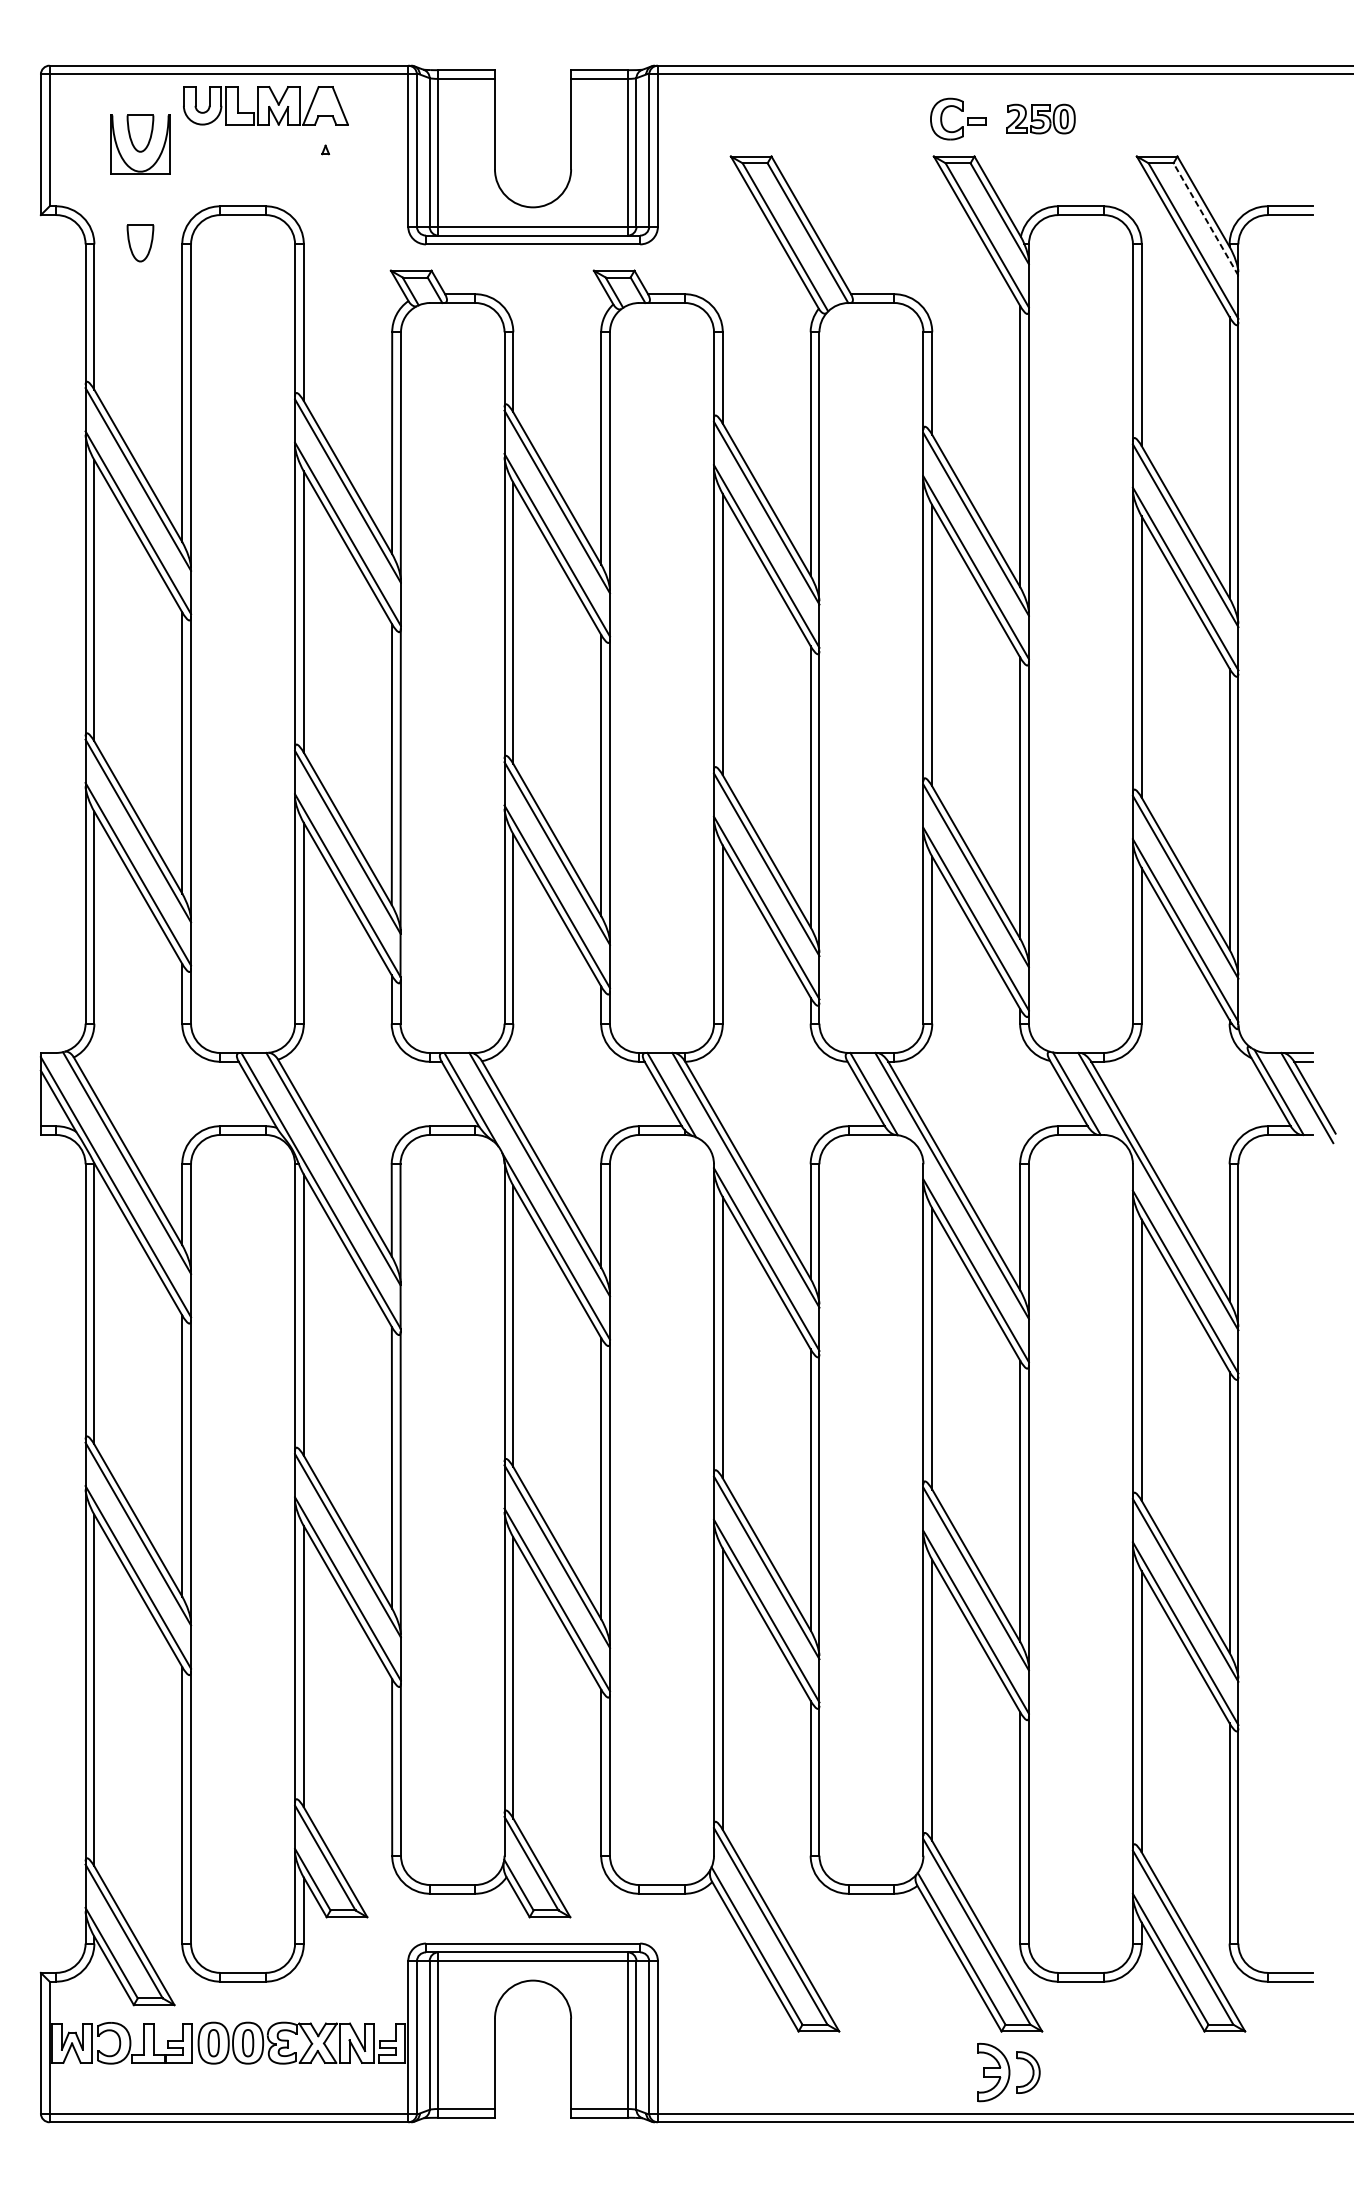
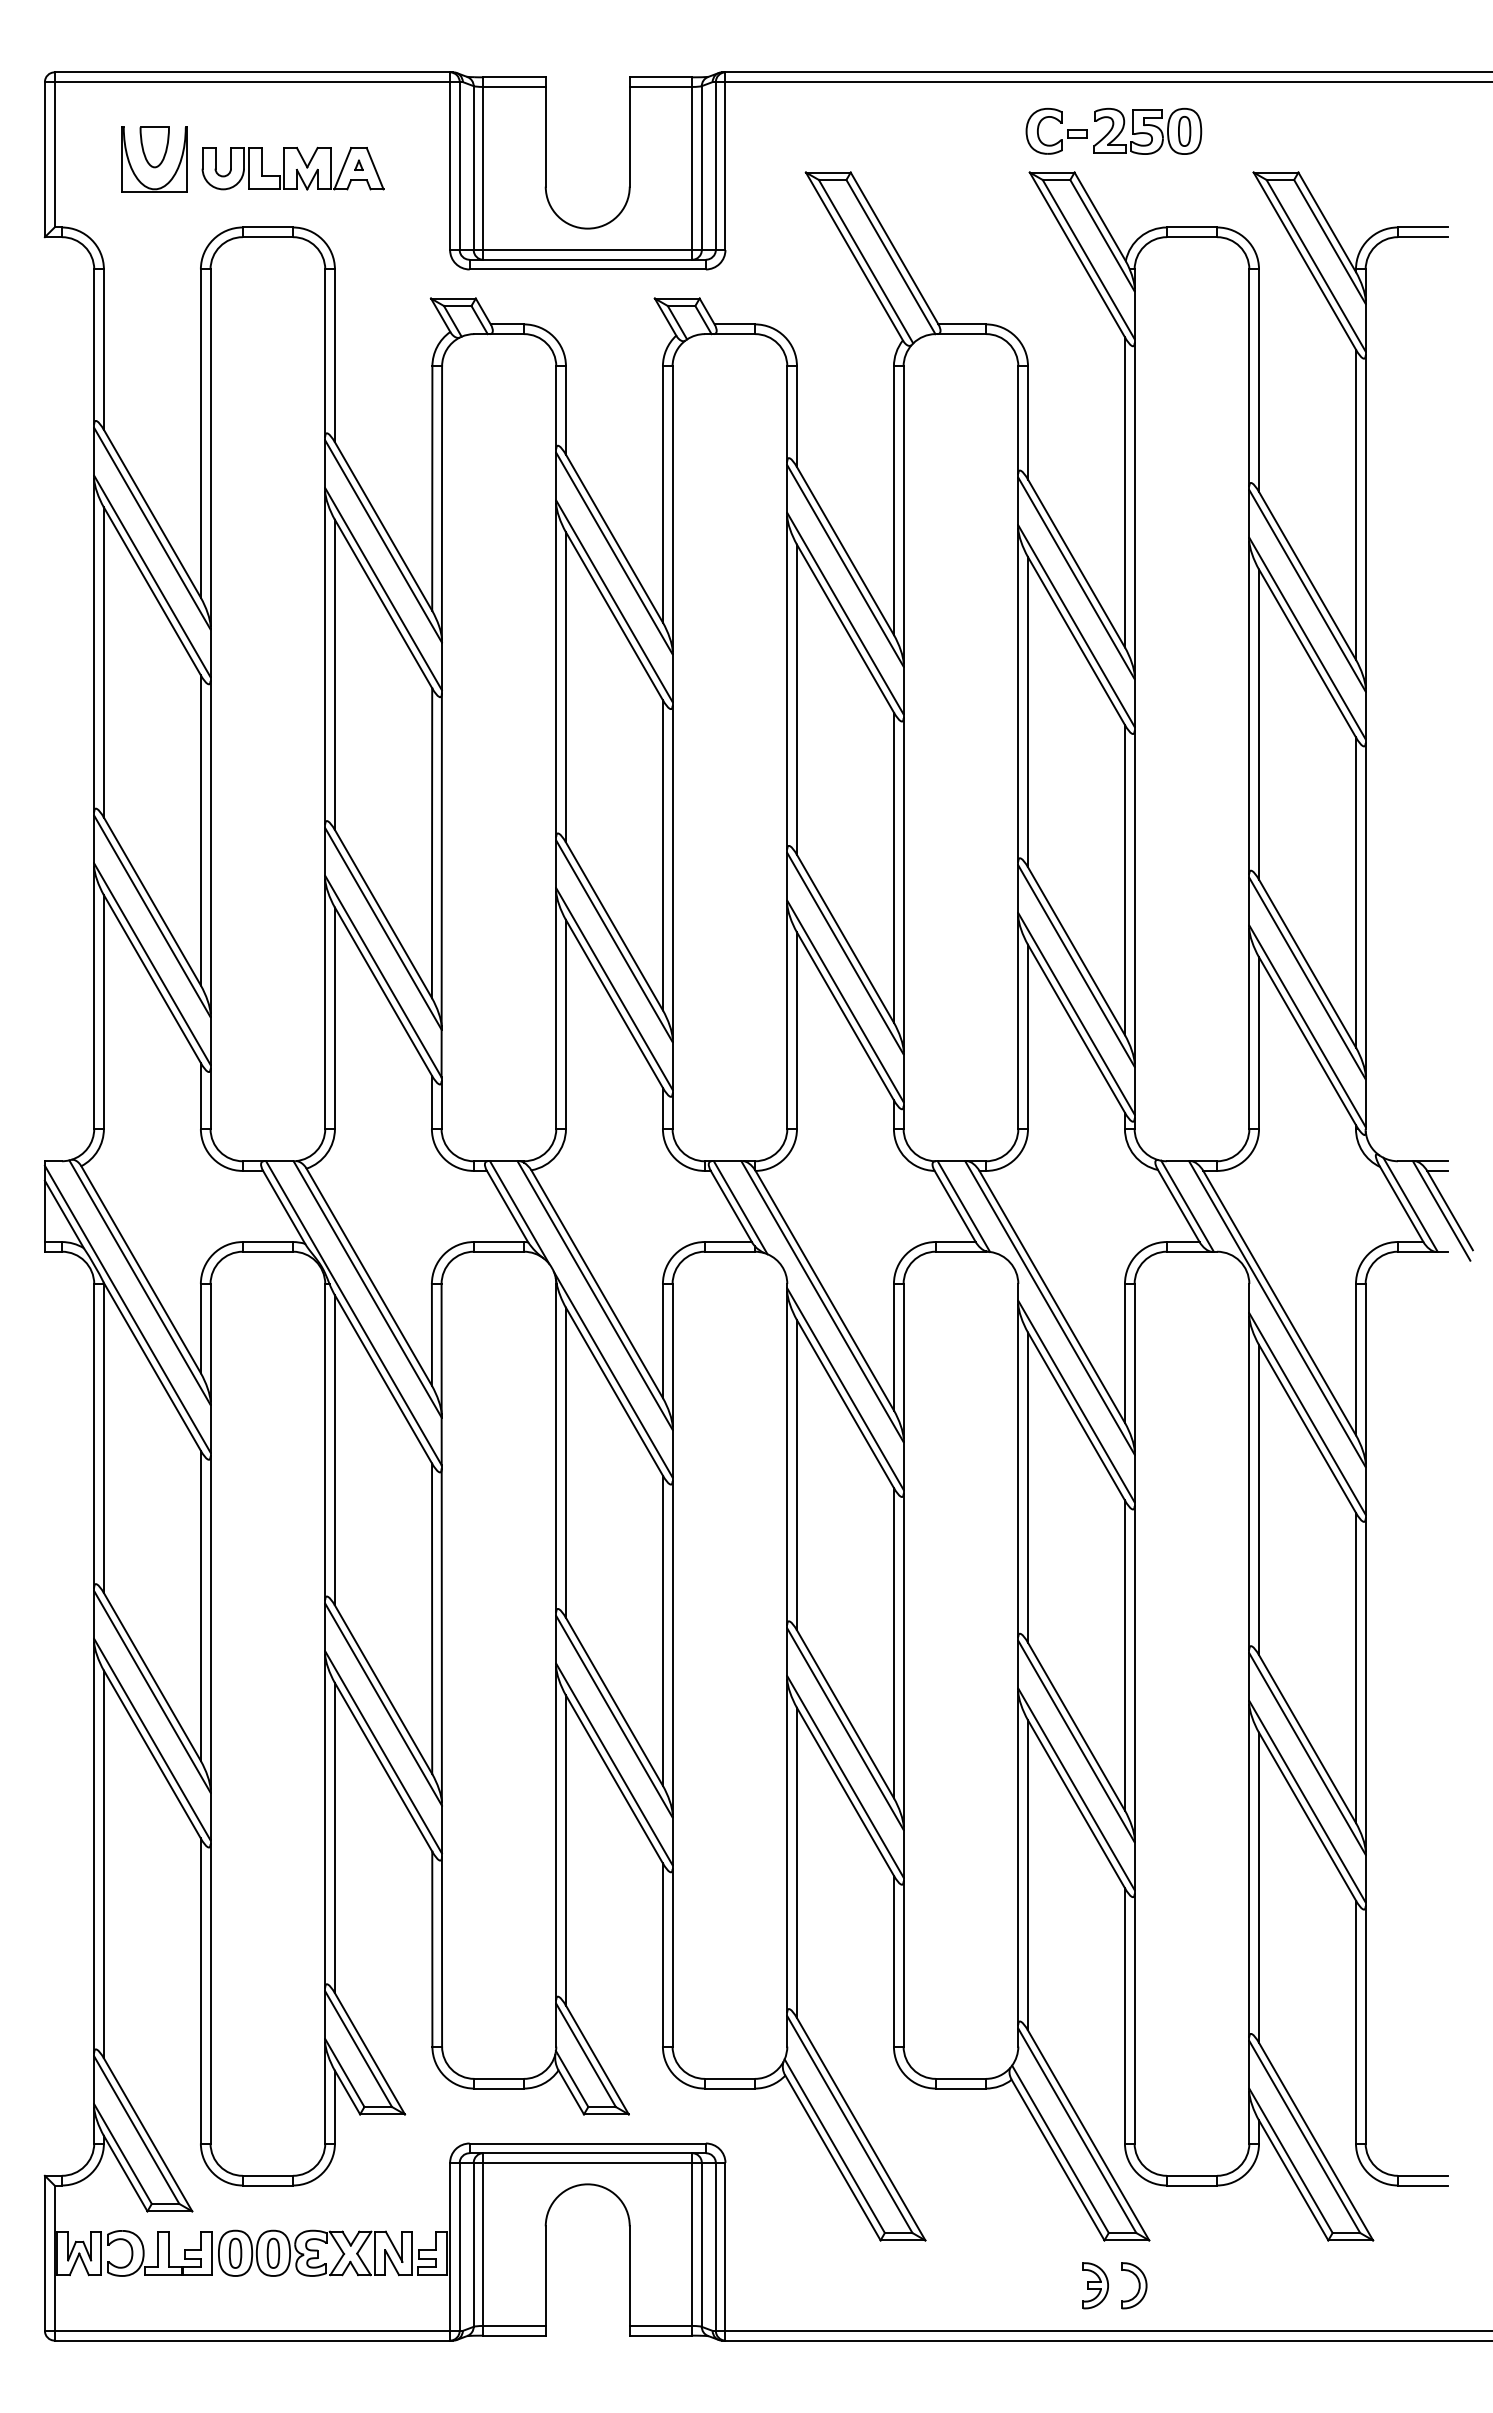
part: (265, 105) -> (292, 168), moved
part: (1040, 118) -> (1147, 130), size x1.43
line: (1205, 219) -> (1329, 241), dashed -> solid
part: (140, 243) -> (154, 268), removed
part: (993, 2072) -> (1095, 2285), size x0.71

